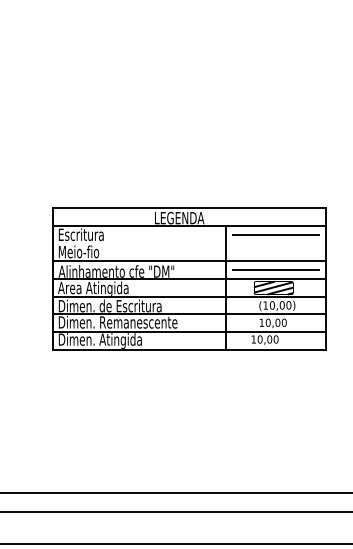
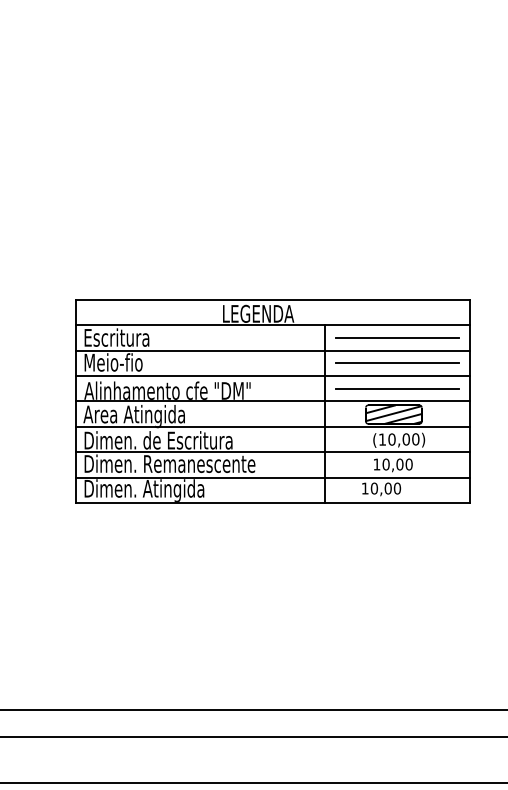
line: (189, 243) -> (272, 350), added
line: (276, 252) -> (397, 363), added

